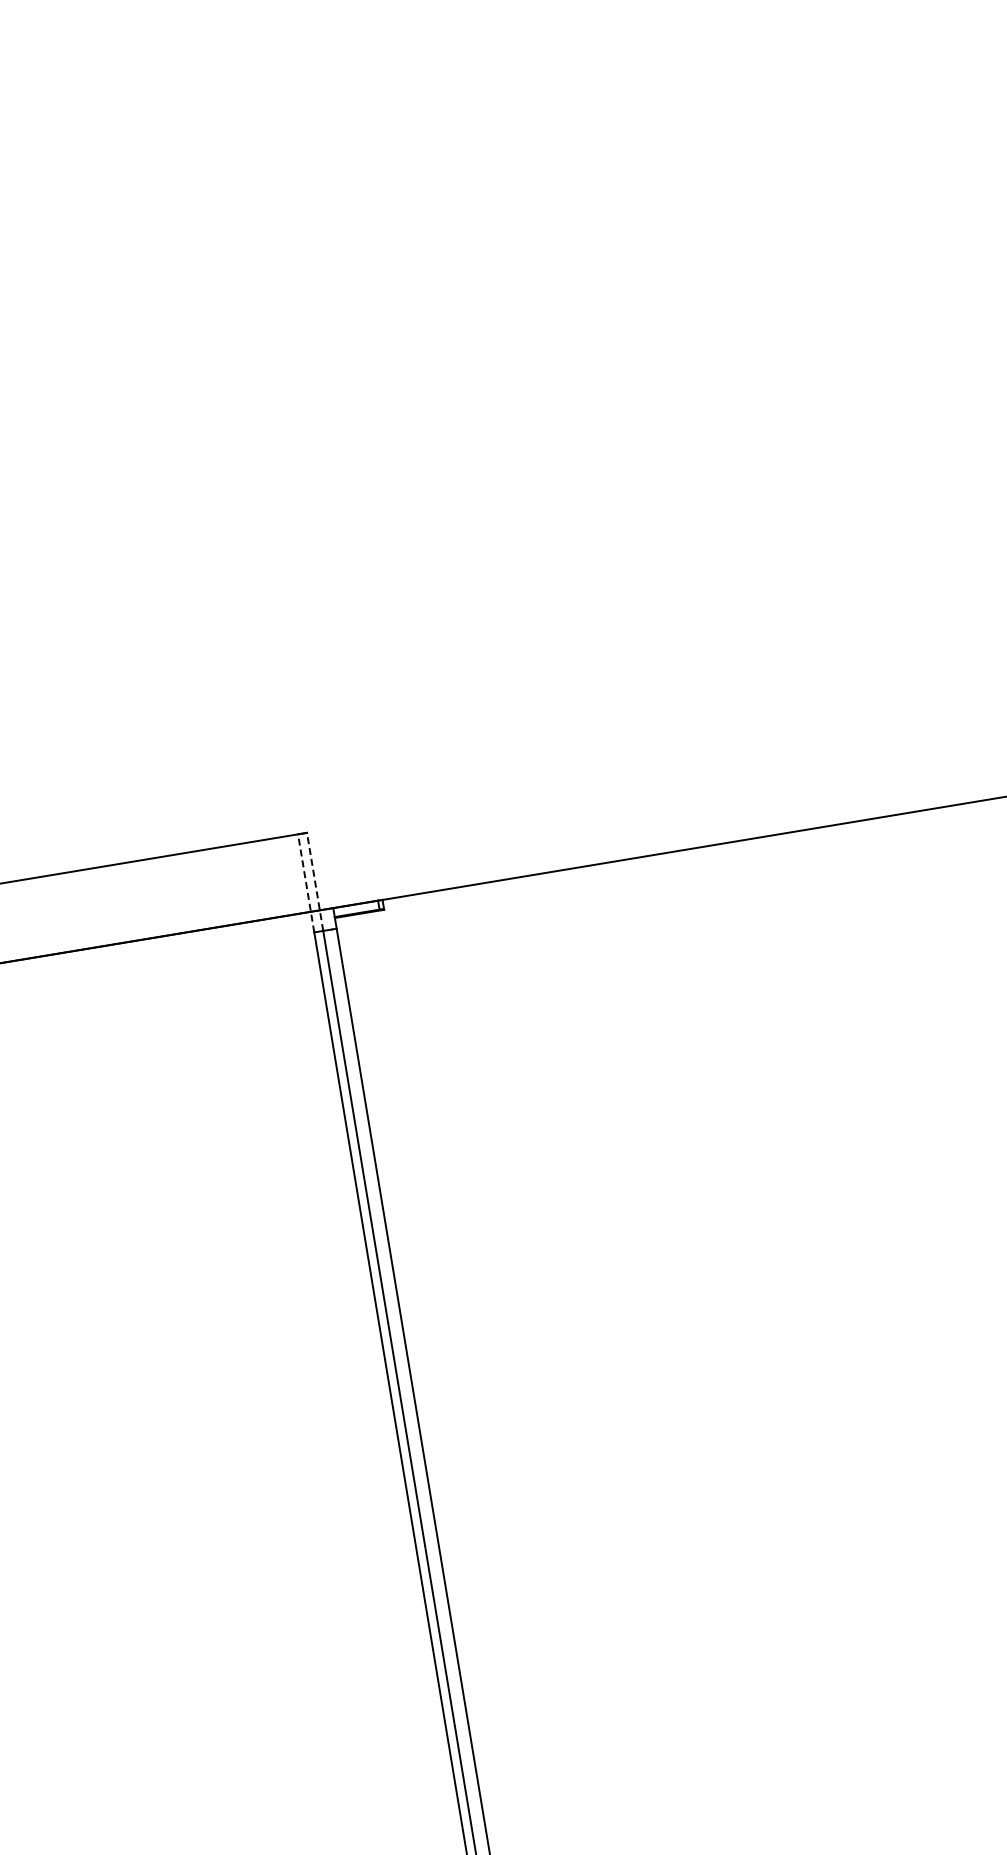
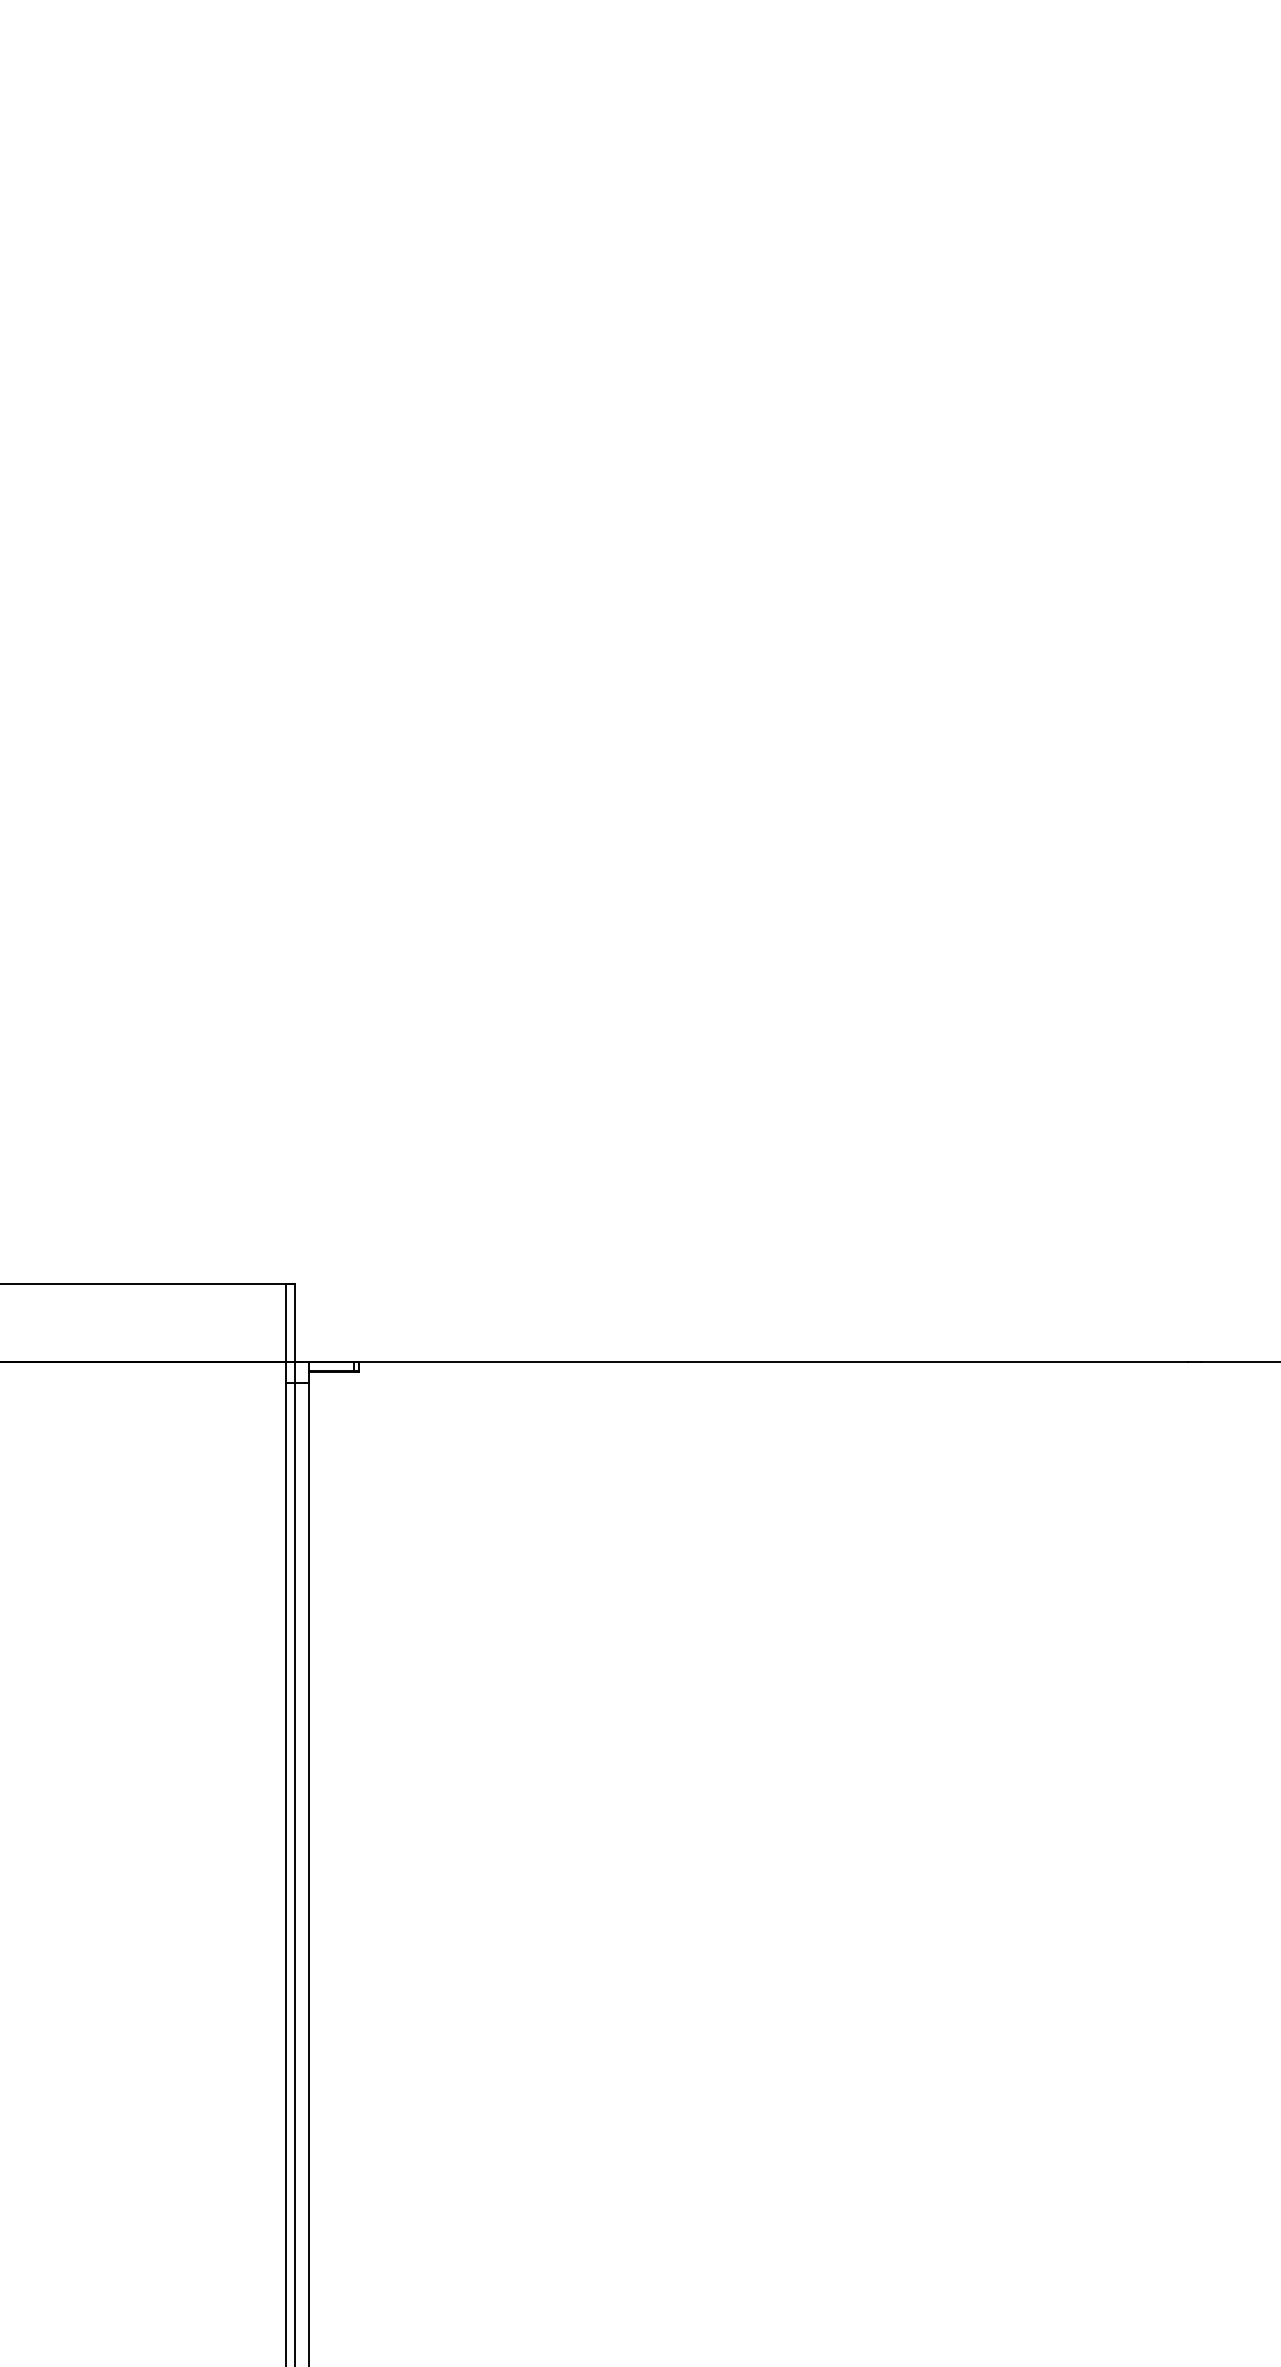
line: (315, 882) -> (295, 1333), dashed -> solid
line: (306, 883) -> (286, 1333), dashed -> solid

